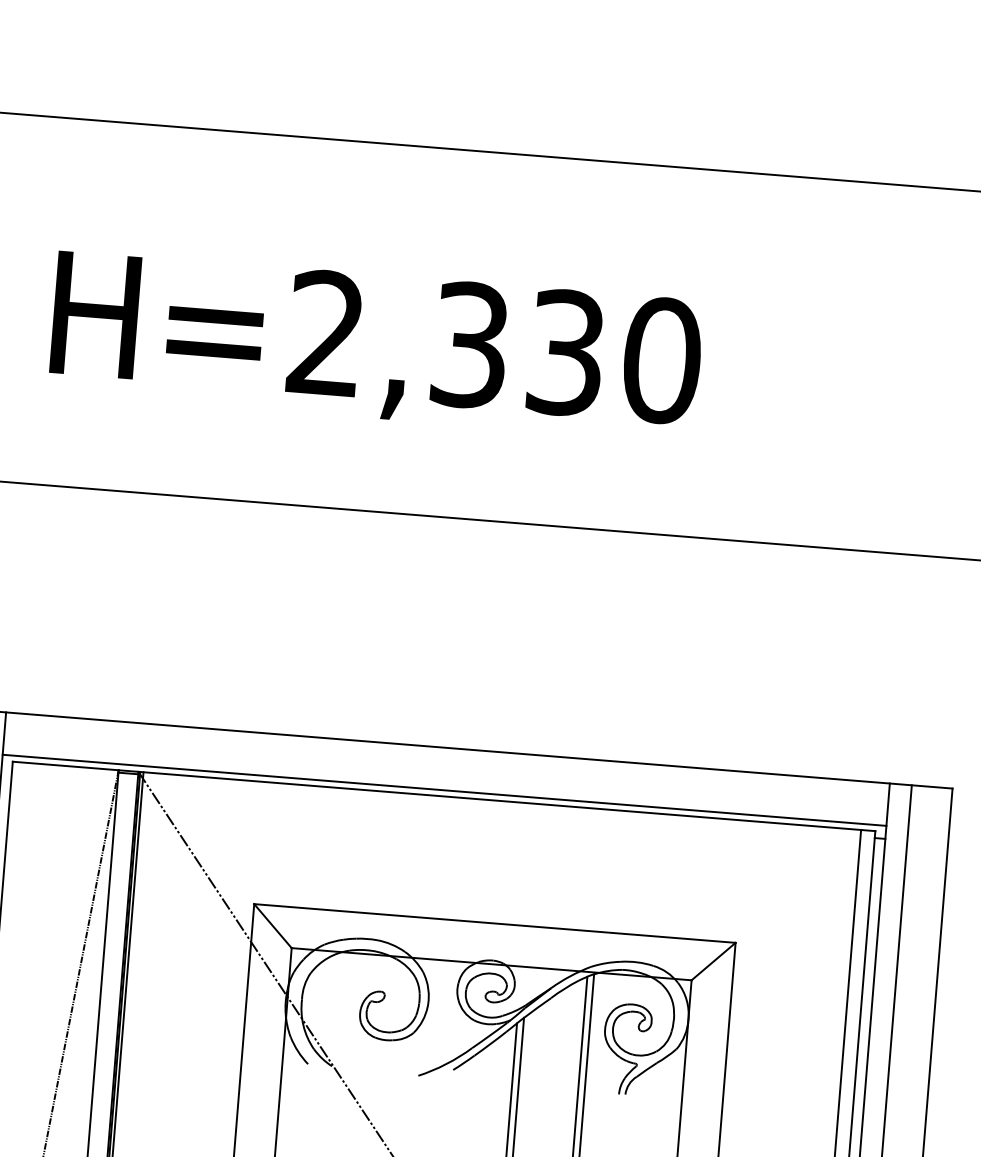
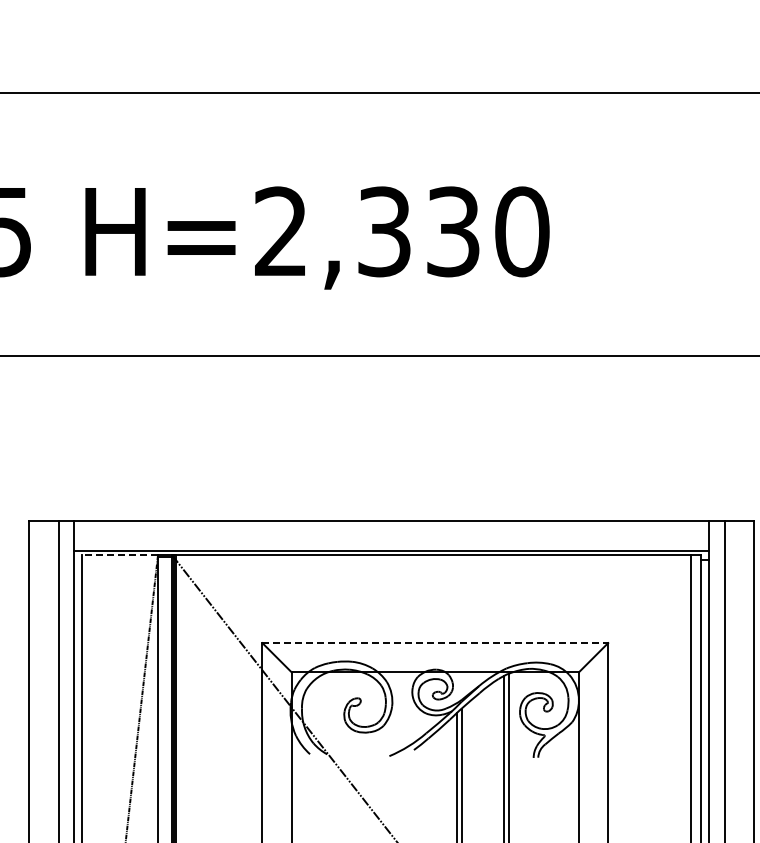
line: (65, 766) -> (119, 555), solid -> dashed
line: (495, 924) -> (435, 643), solid -> dashed

